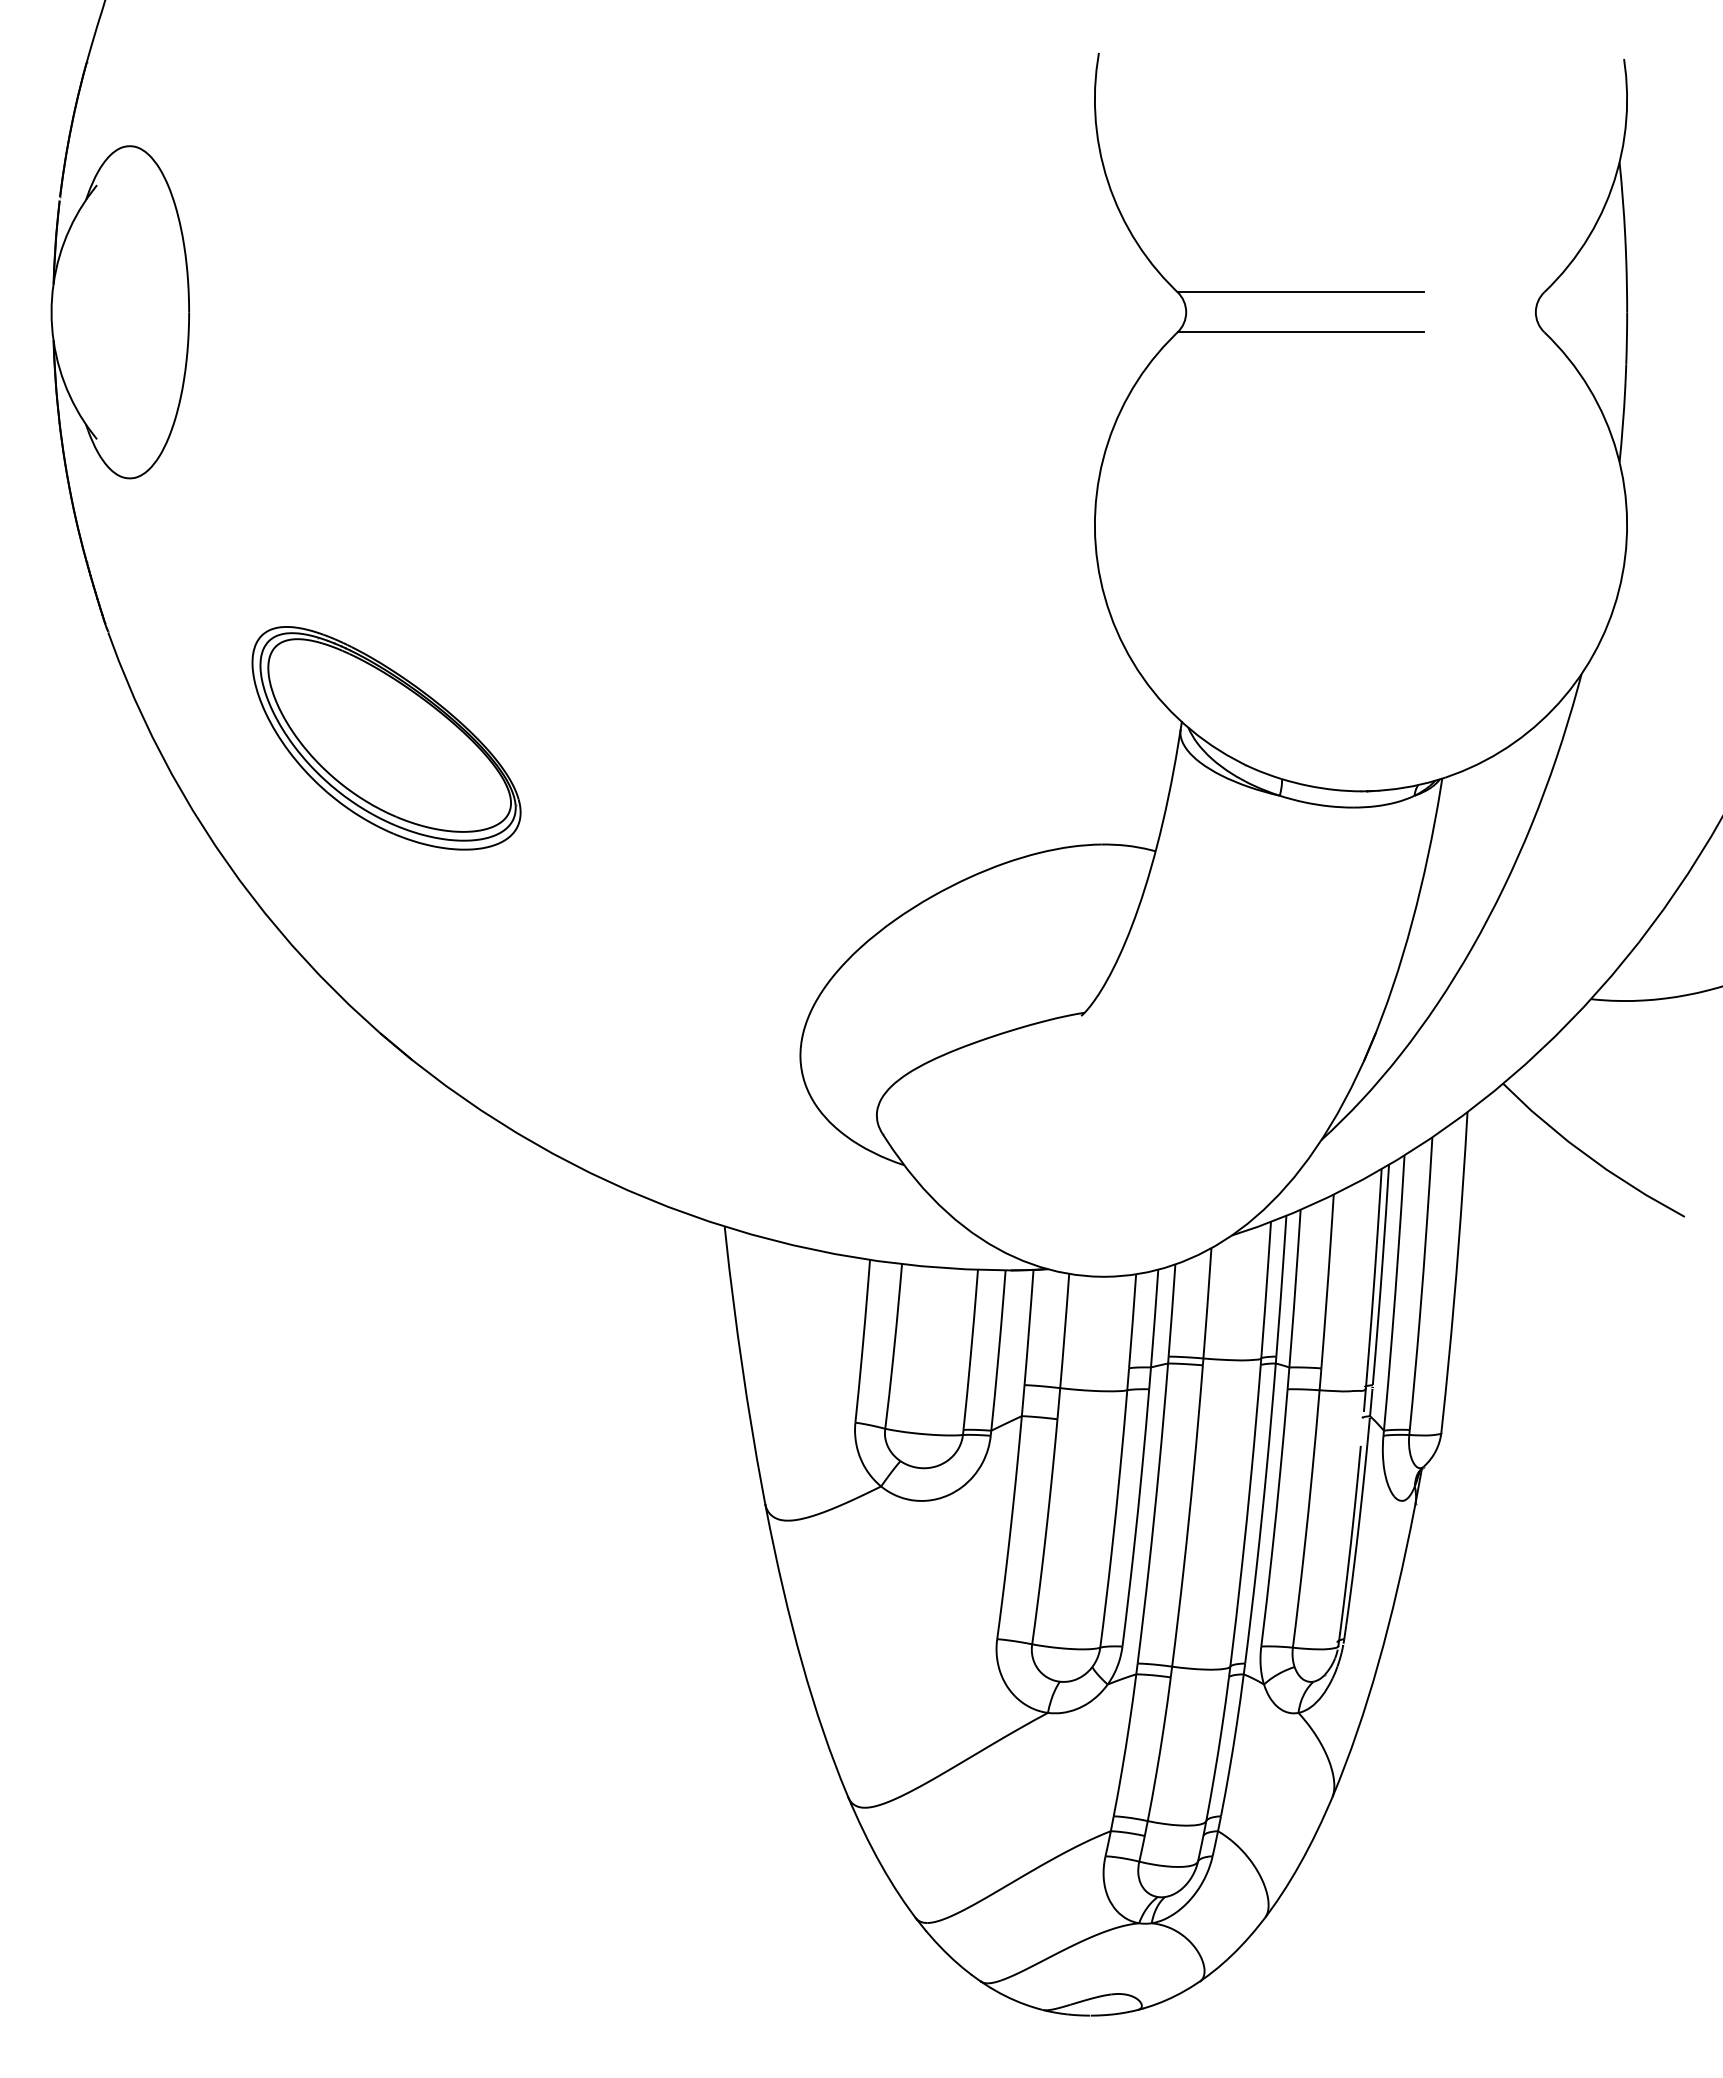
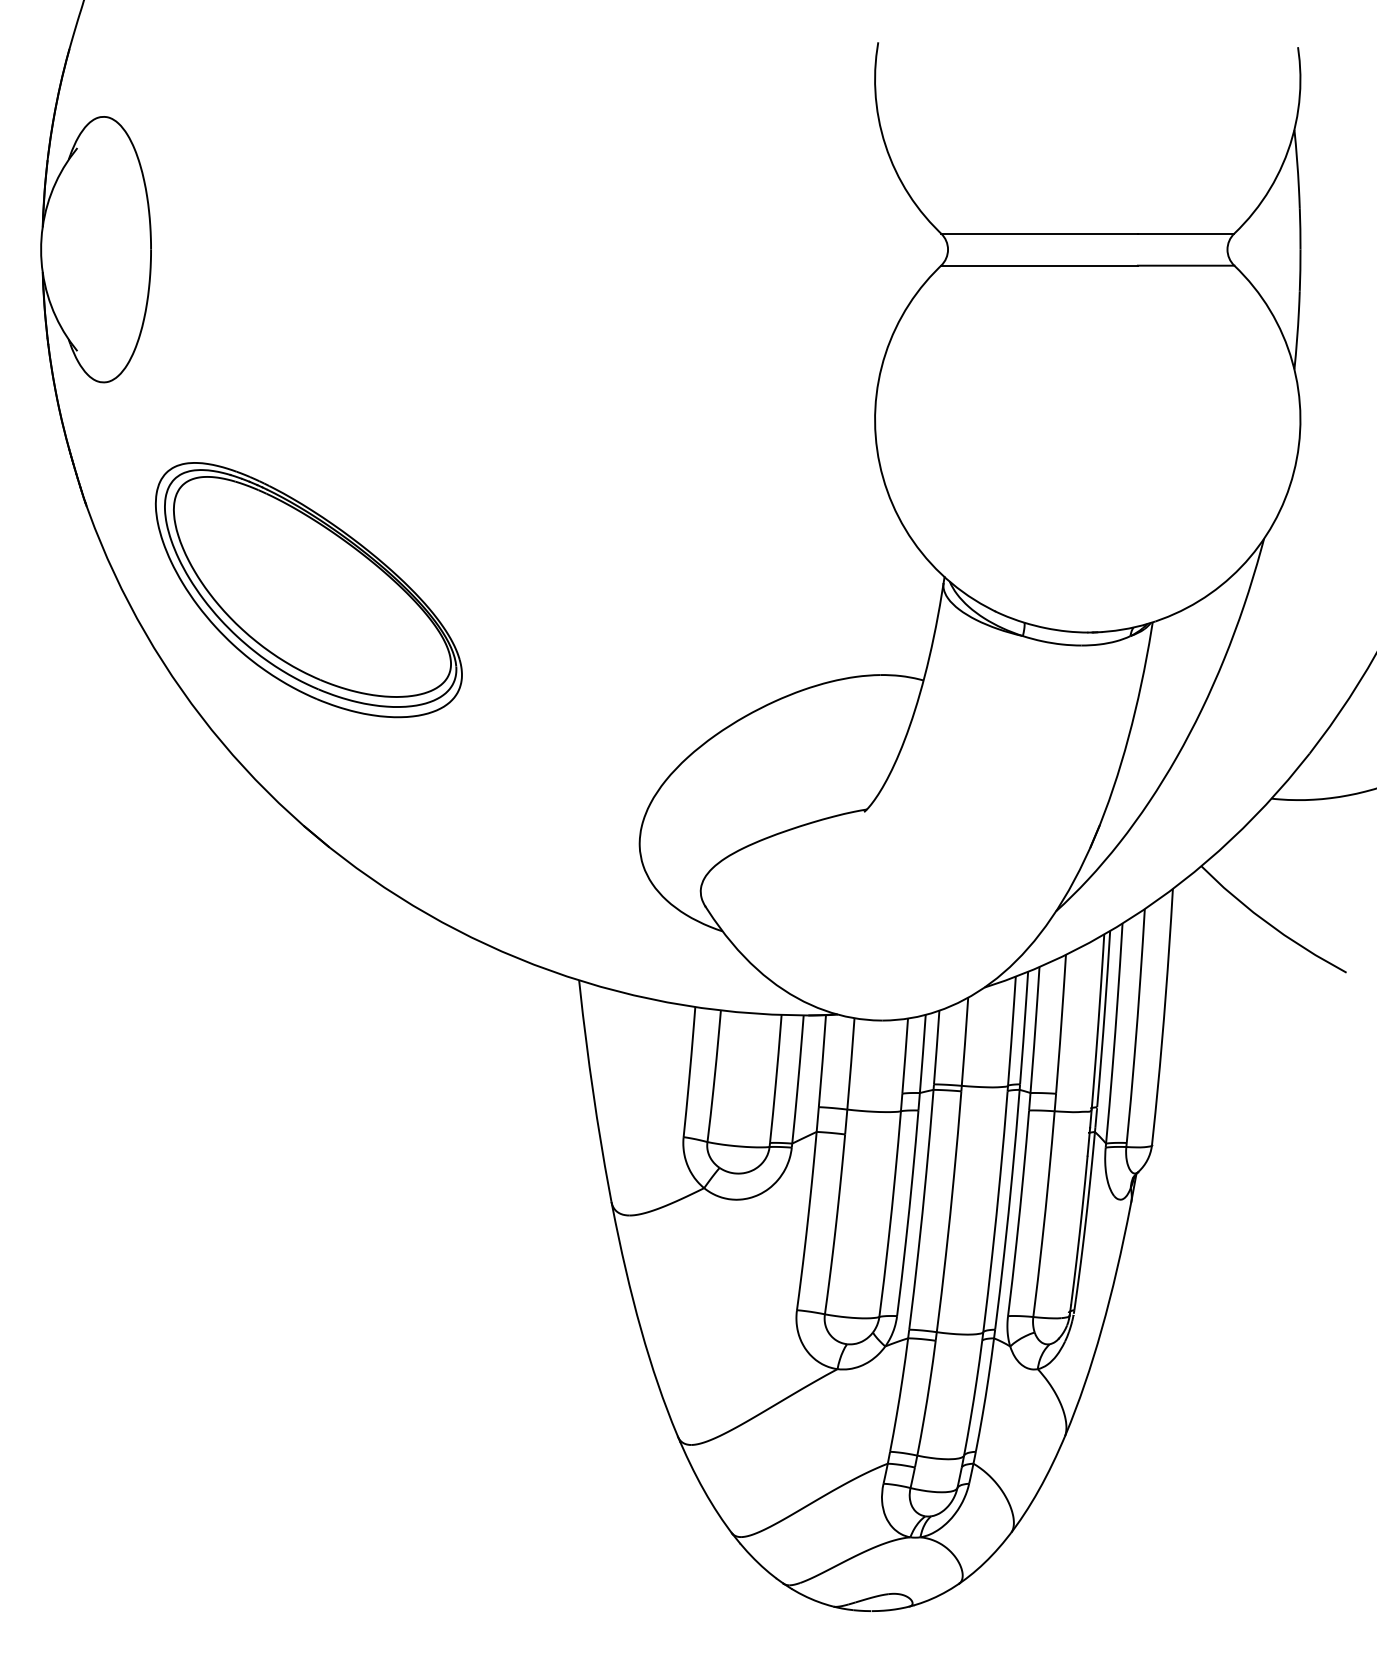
line: (1483, 292) -> (1185, 233), added
line: (1483, 332) -> (1185, 265), added
part: (386, 738) -> (308, 590), size x1.43
line: (1361, 1428) -> (1088, 1141), added

